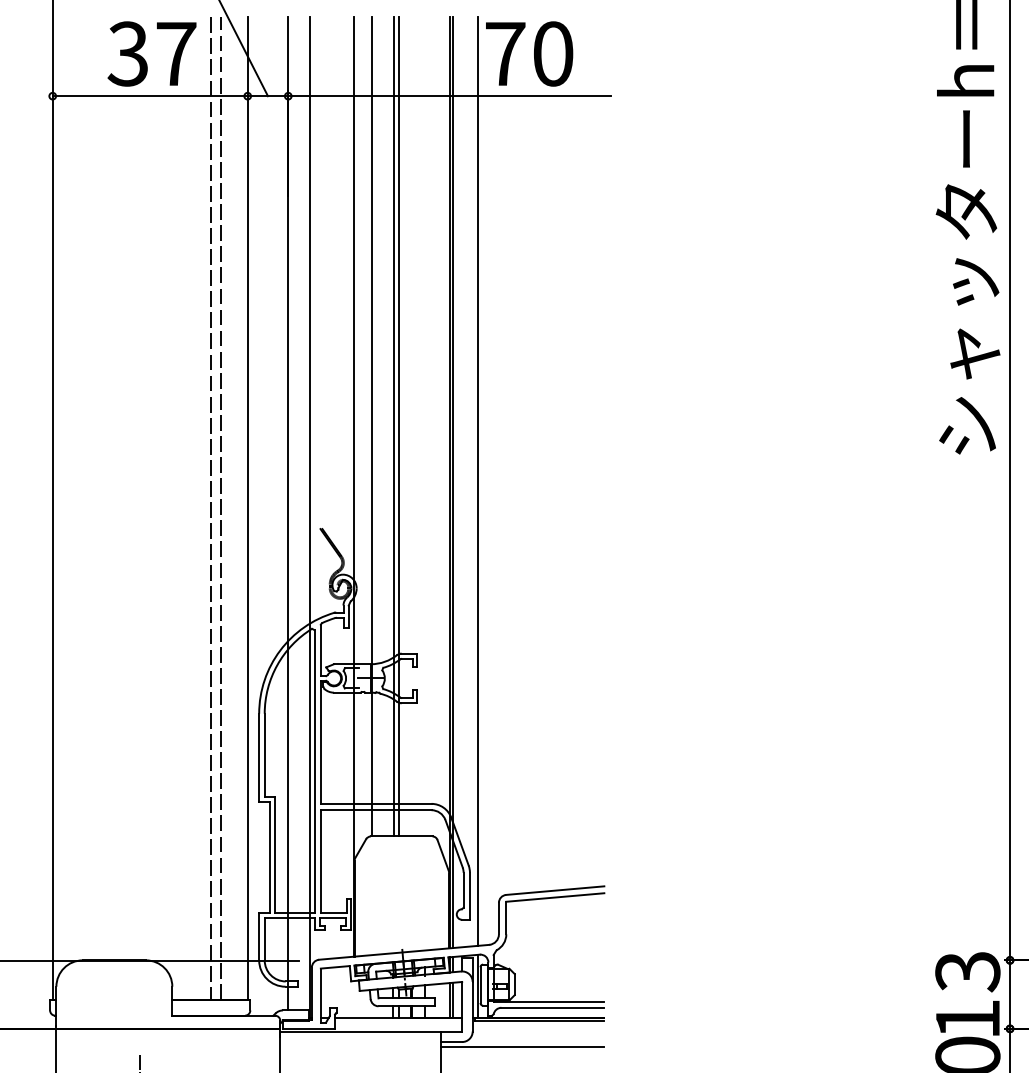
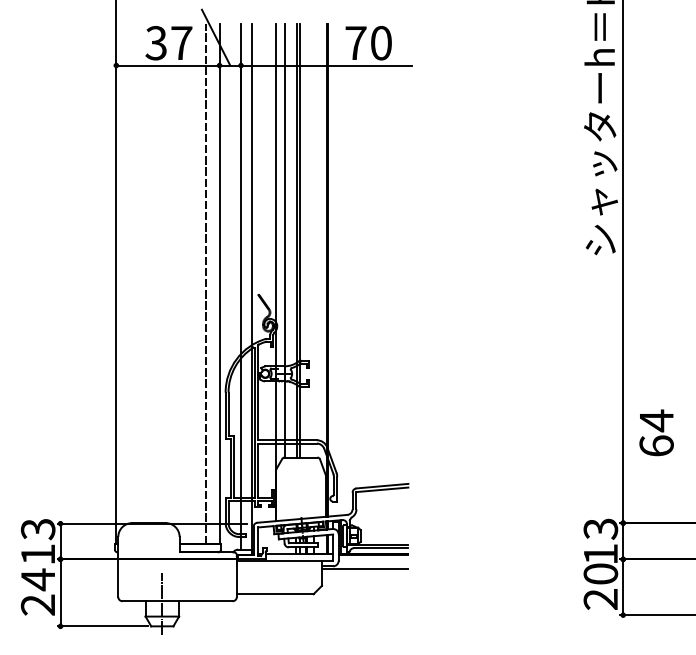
line: (478, 481) -> (341, 269), removed
line: (211, 507) -> (200, 283), removed

